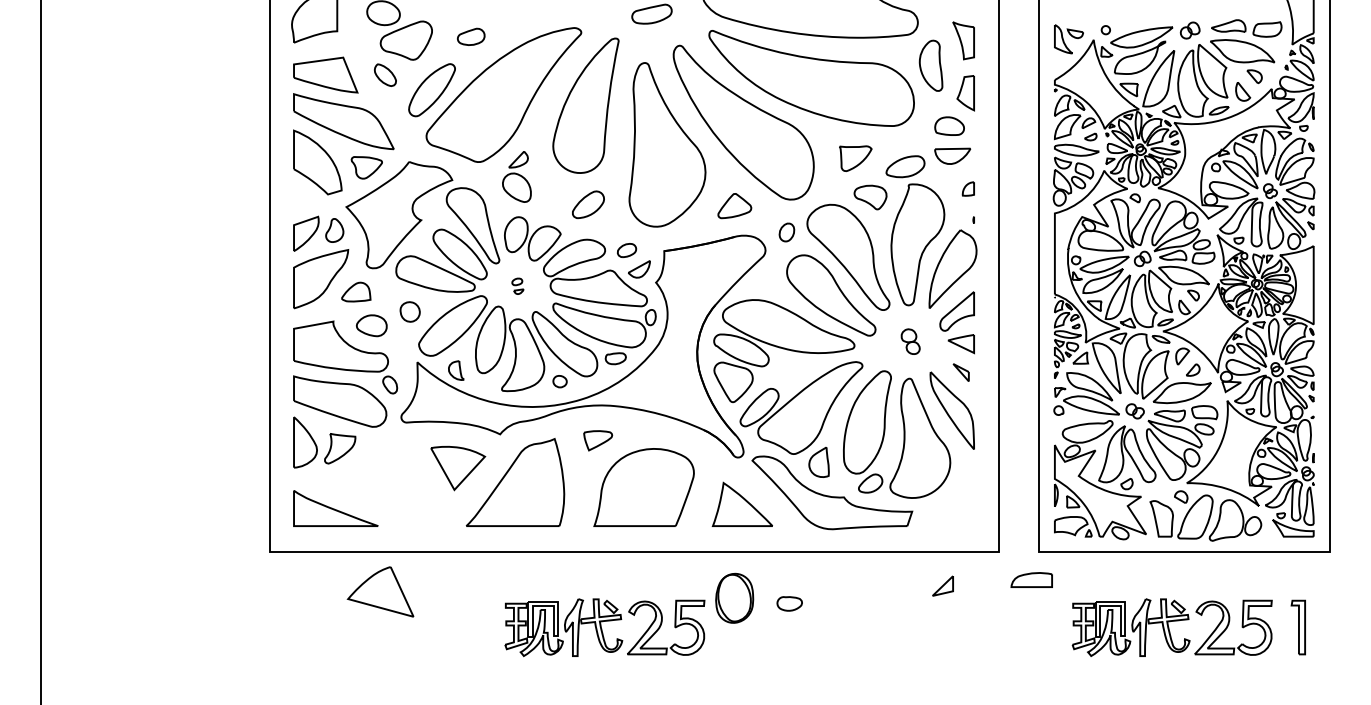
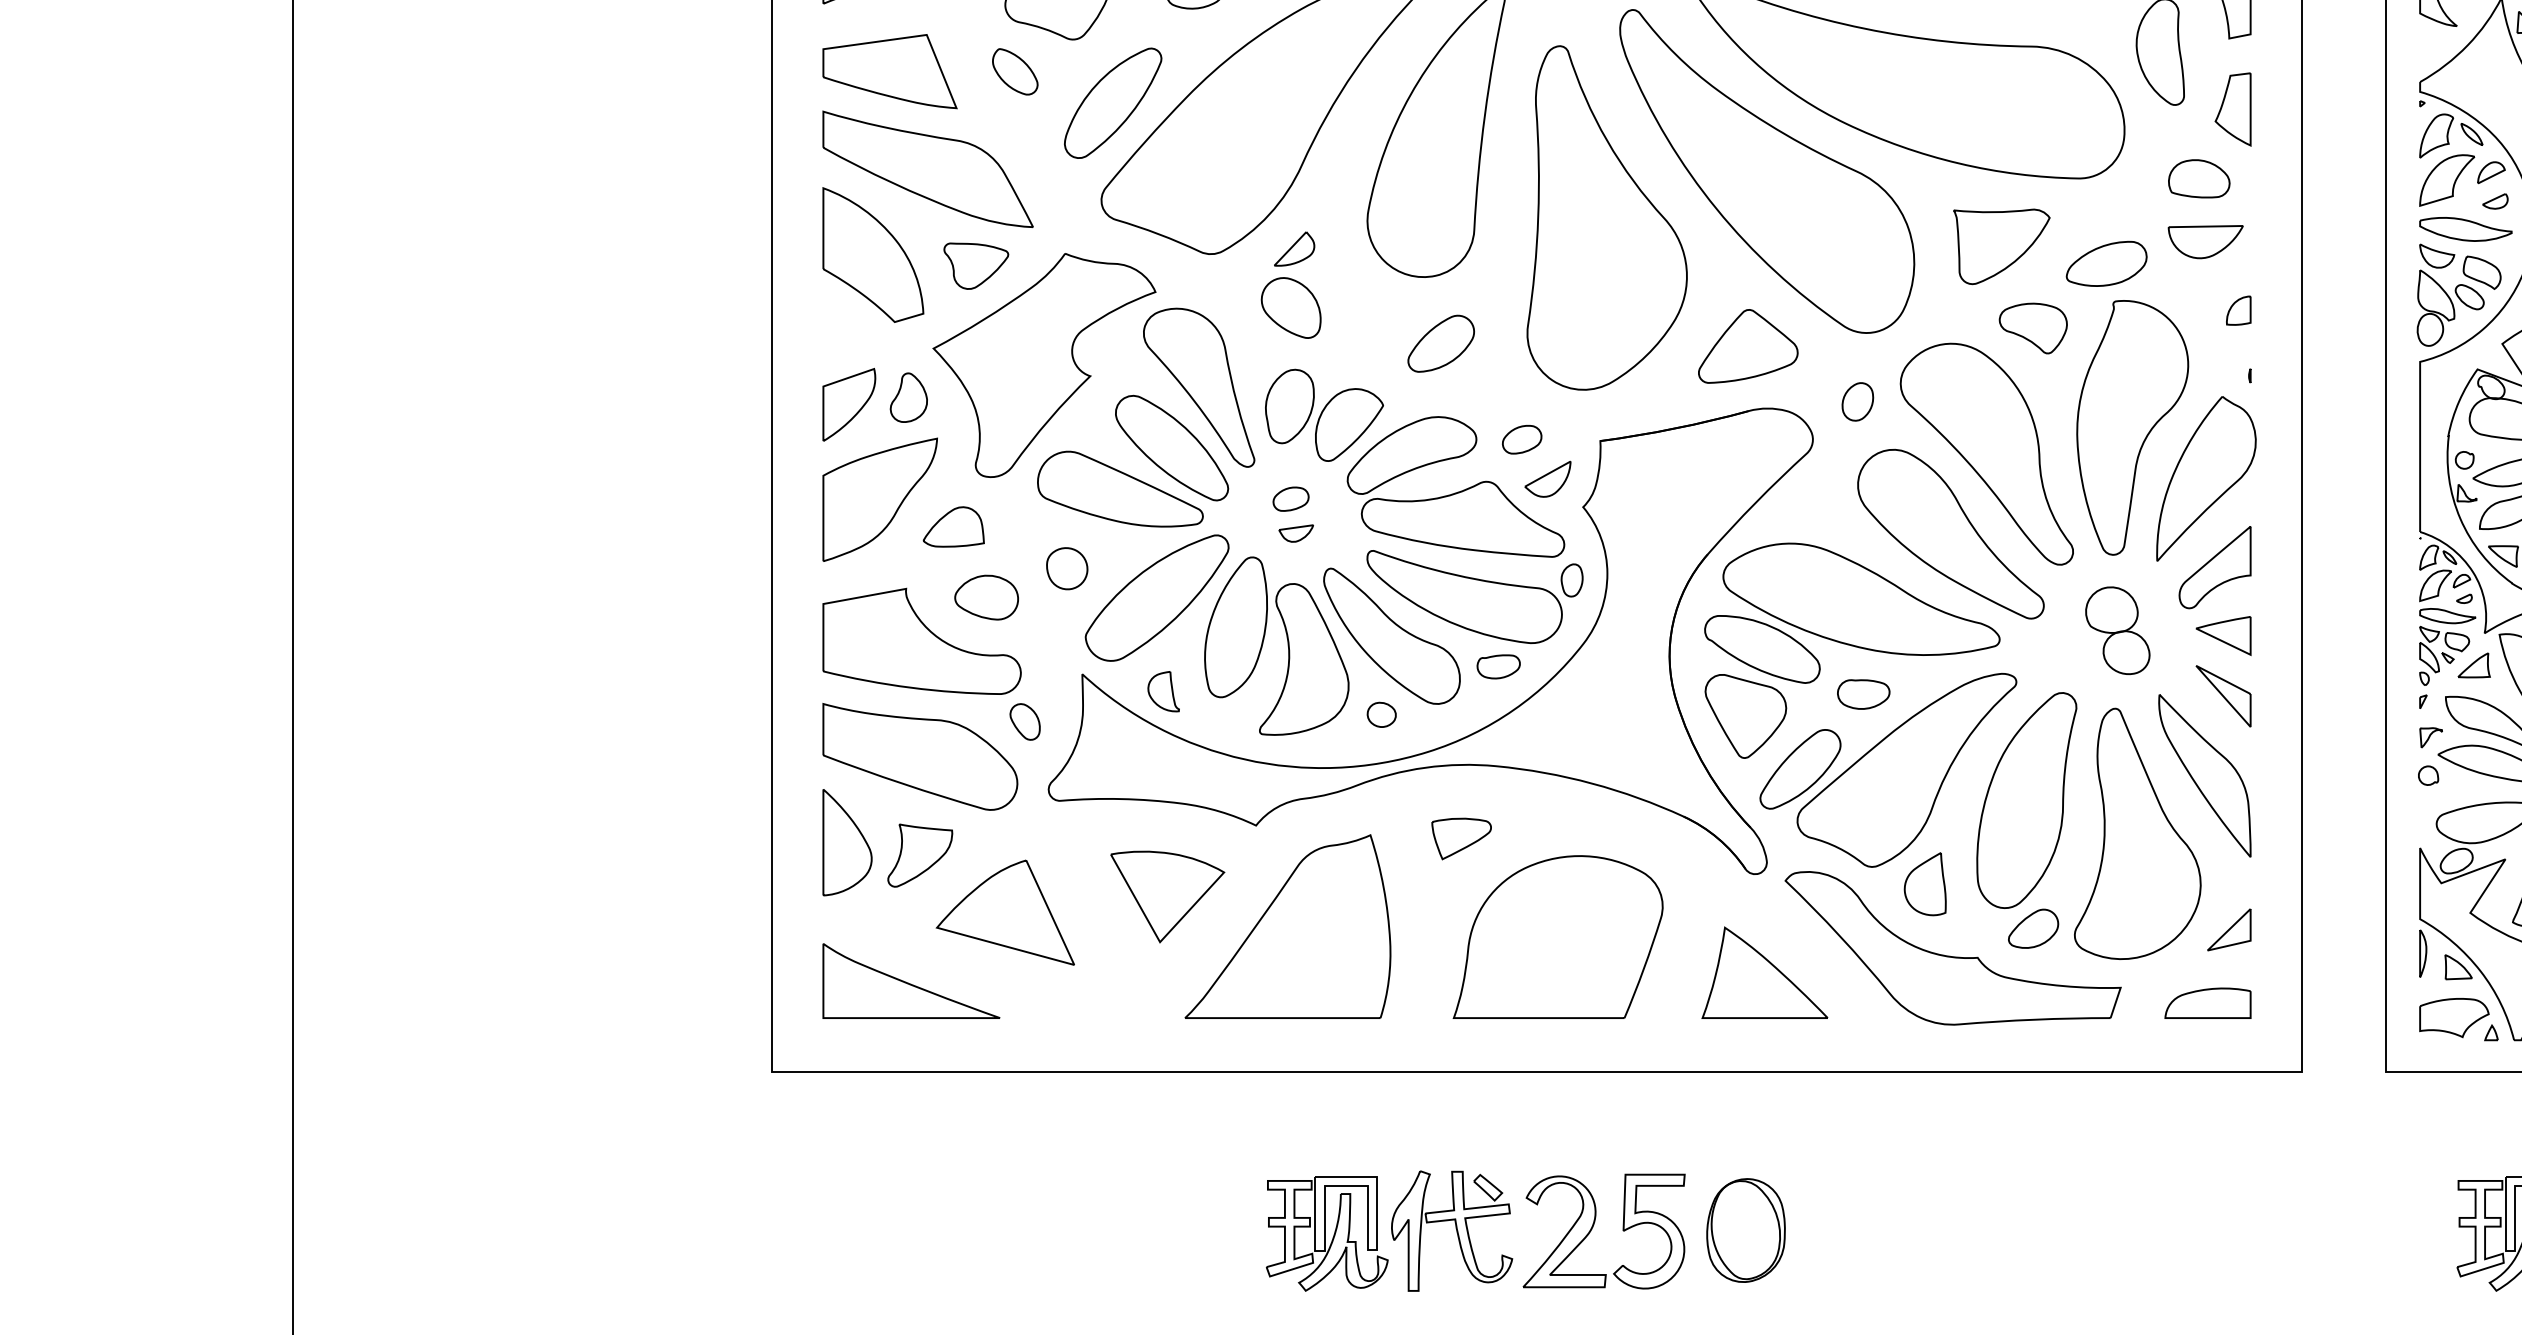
part: (855, 158) -> (2001, 246), size x1.43
part: (734, 205) -> (1747, 345), size x1.43
part: (517, 286) -> (1292, 515), size x1.67
part: (910, 341) -> (2117, 630), size x1.67
part: (960, 372) -> (2222, 695), size x1.67
part: (1031, 579) -> (2207, 1002), moved
part: (942, 585) -> (2228, 928), moved
part: (380, 591) -> (1004, 911), moved
part: (734, 597) -> (1745, 1228), moved
part: (789, 603) -> (1863, 693), moved

